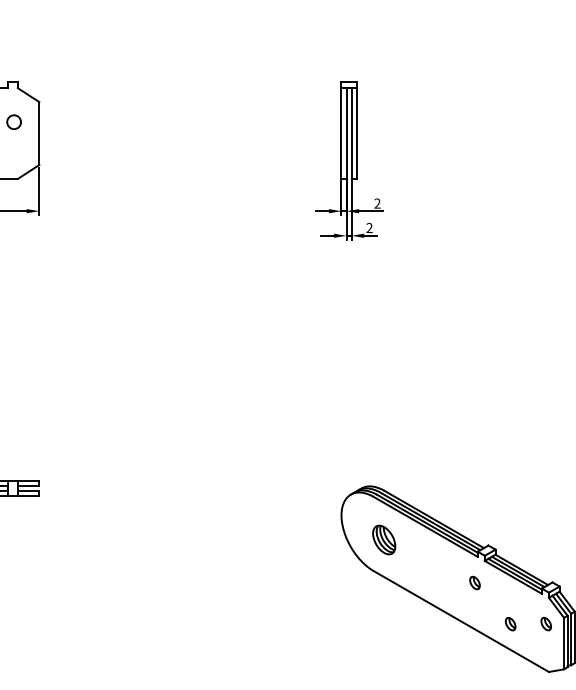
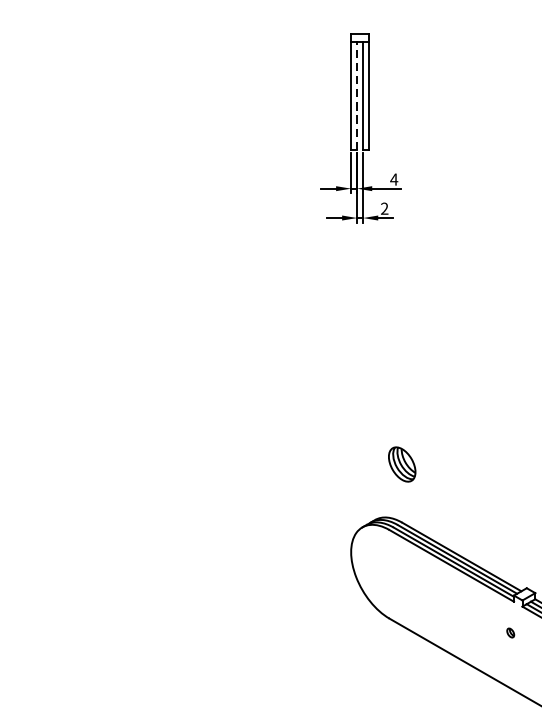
line: (346, 133) -> (357, 95), solid -> dashed
text: (377, 203) -> (394, 179), 2 -> 4
part: (384, 539) -> (402, 463), moved
part: (474, 582) -> (510, 632), size x0.6

